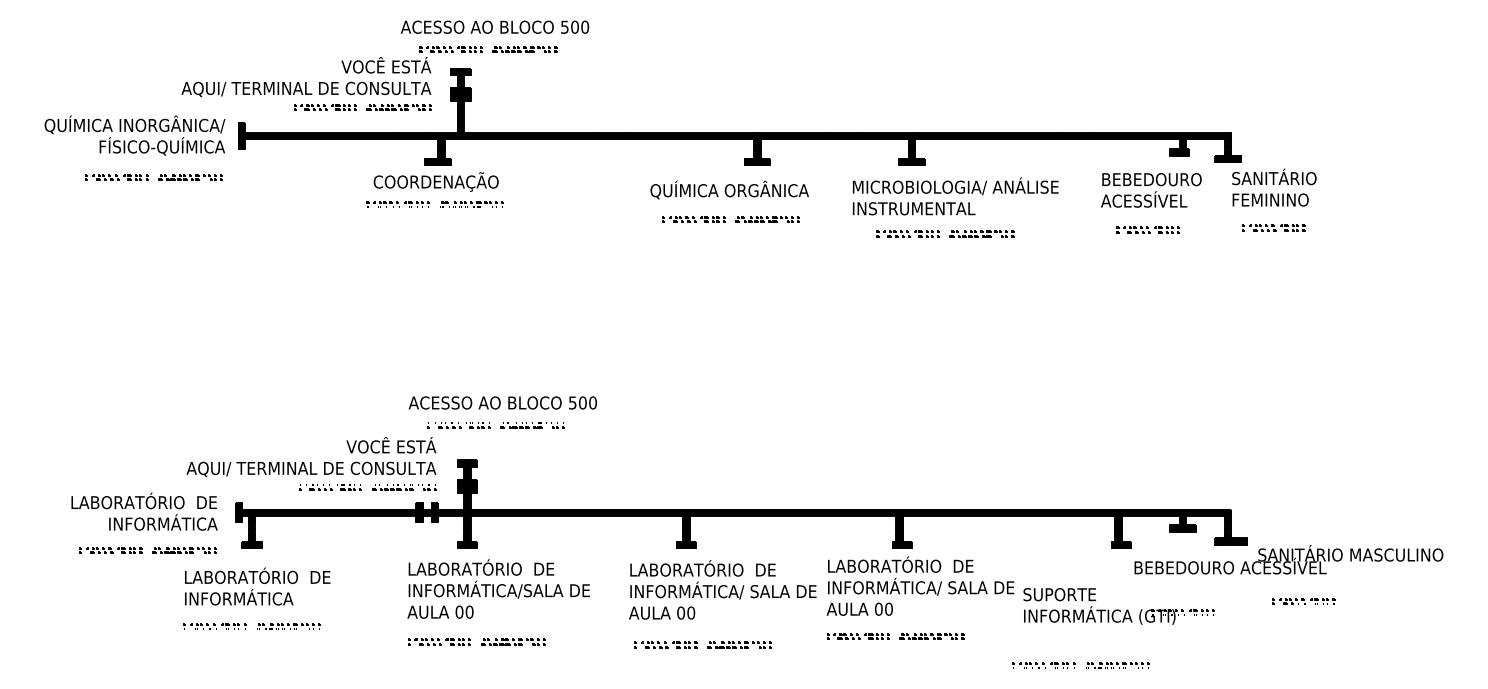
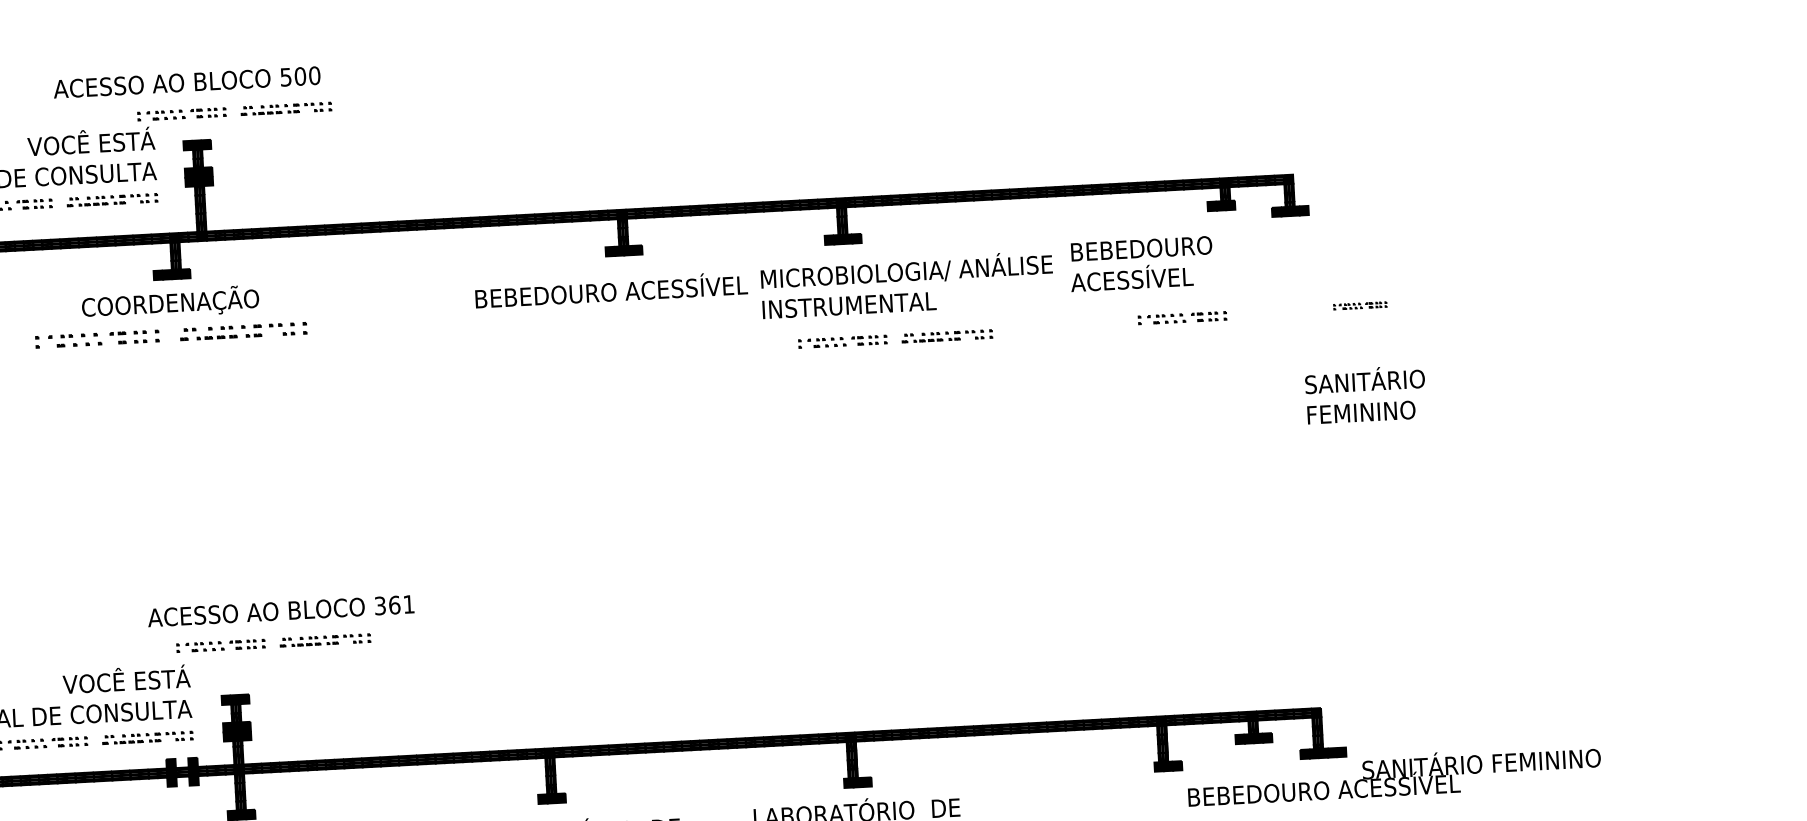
text: (494, 26) -> (186, 81), moved
text: (1274, 187) -> (1365, 394), moved
text: (746, 189) -> (610, 290), QUÍMICA ORGÂNICA -> BEBEDOURO ACESSÍVEL
text: (1151, 190) -> (1141, 264), moved
part: (434, 204) -> (169, 335), size x1.4
part: (730, 219) -> (590, 334), removed
part: (1273, 227) -> (1359, 305), size x0.6
text: (582, 402) -> (394, 604), 500 -> 361
text: (1397, 554) -> (1559, 759), SANITÁRIO MASCULINO -> SANITÁRIO FEMININO

